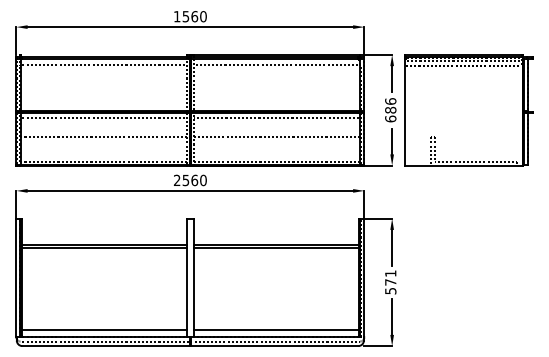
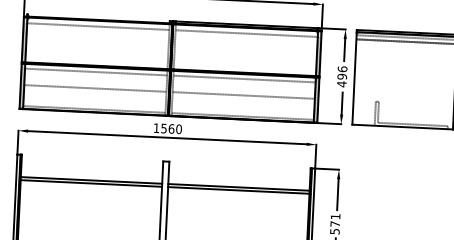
text: (390, 114) -> (341, 80), 686 -> 496
text: (176, 179) -> (156, 127), 2560 -> 1560

